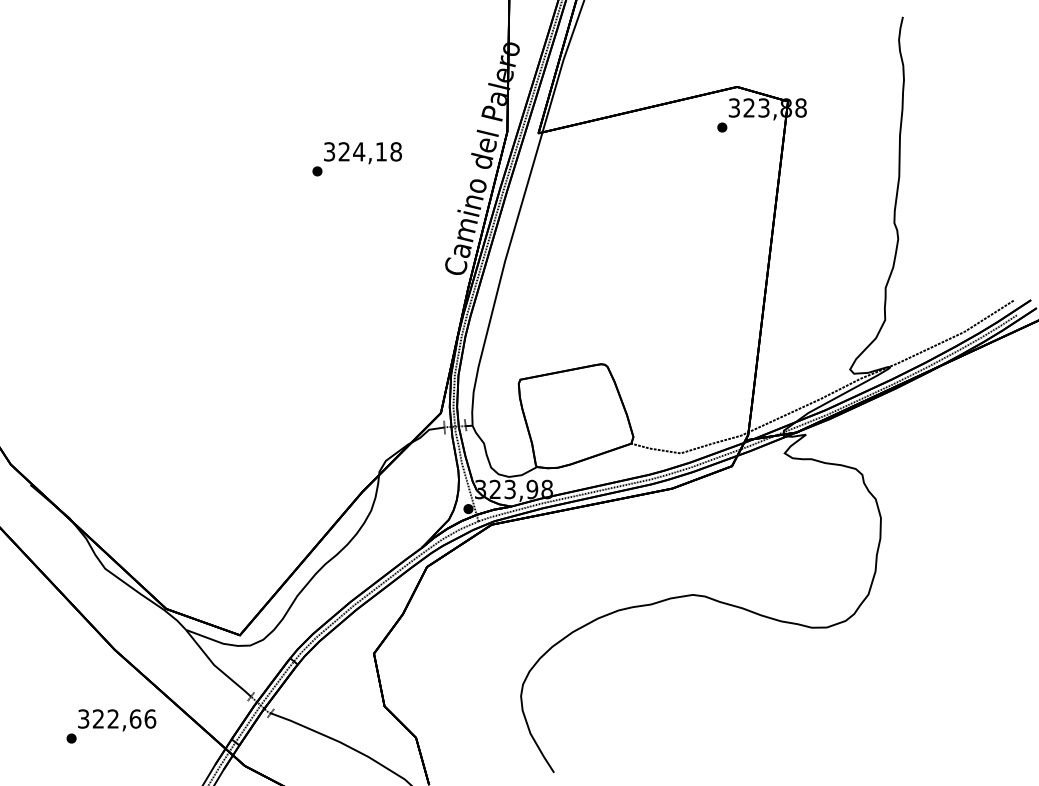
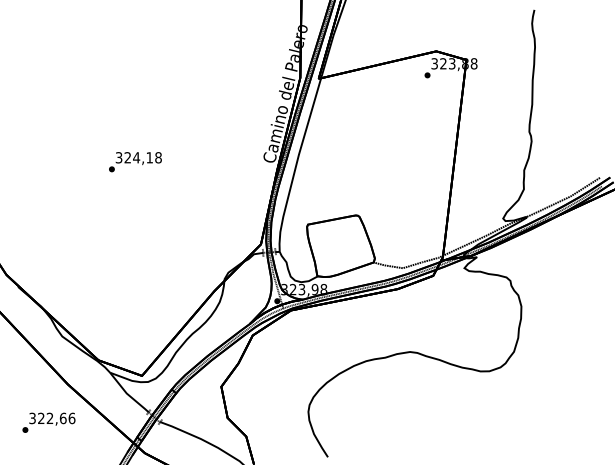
text: (357, 159) -> (135, 162), moved
text: (110, 725) -> (48, 422), moved

